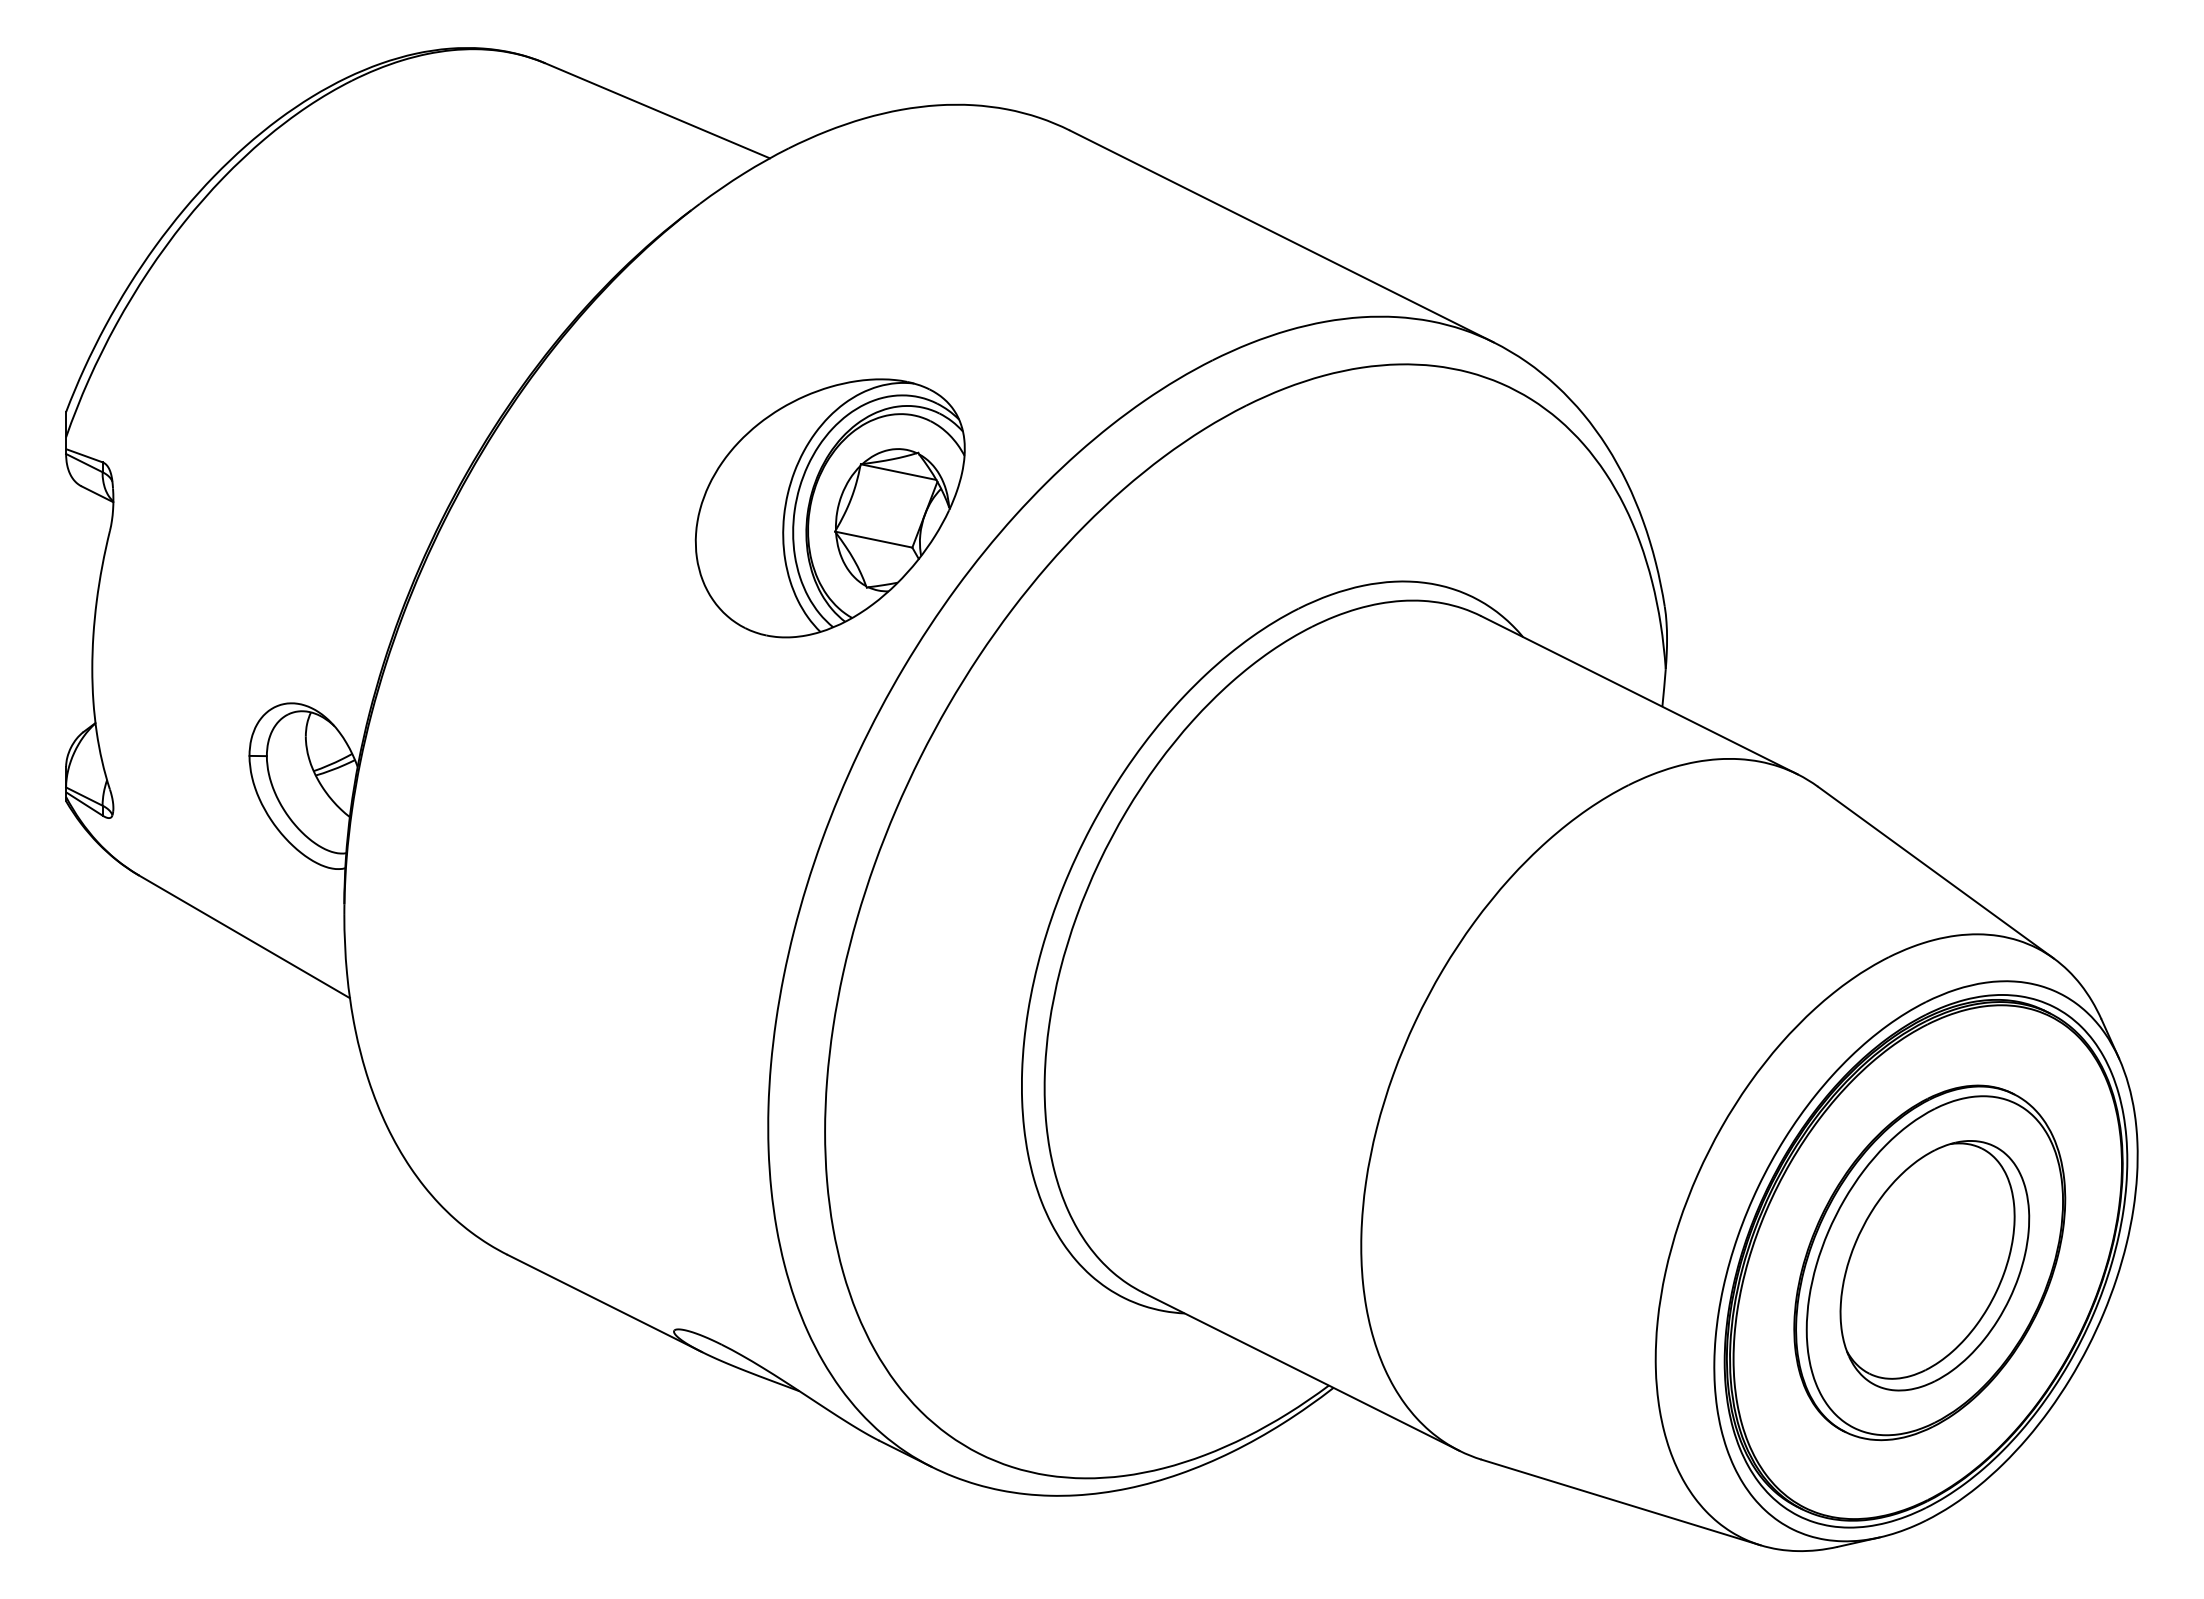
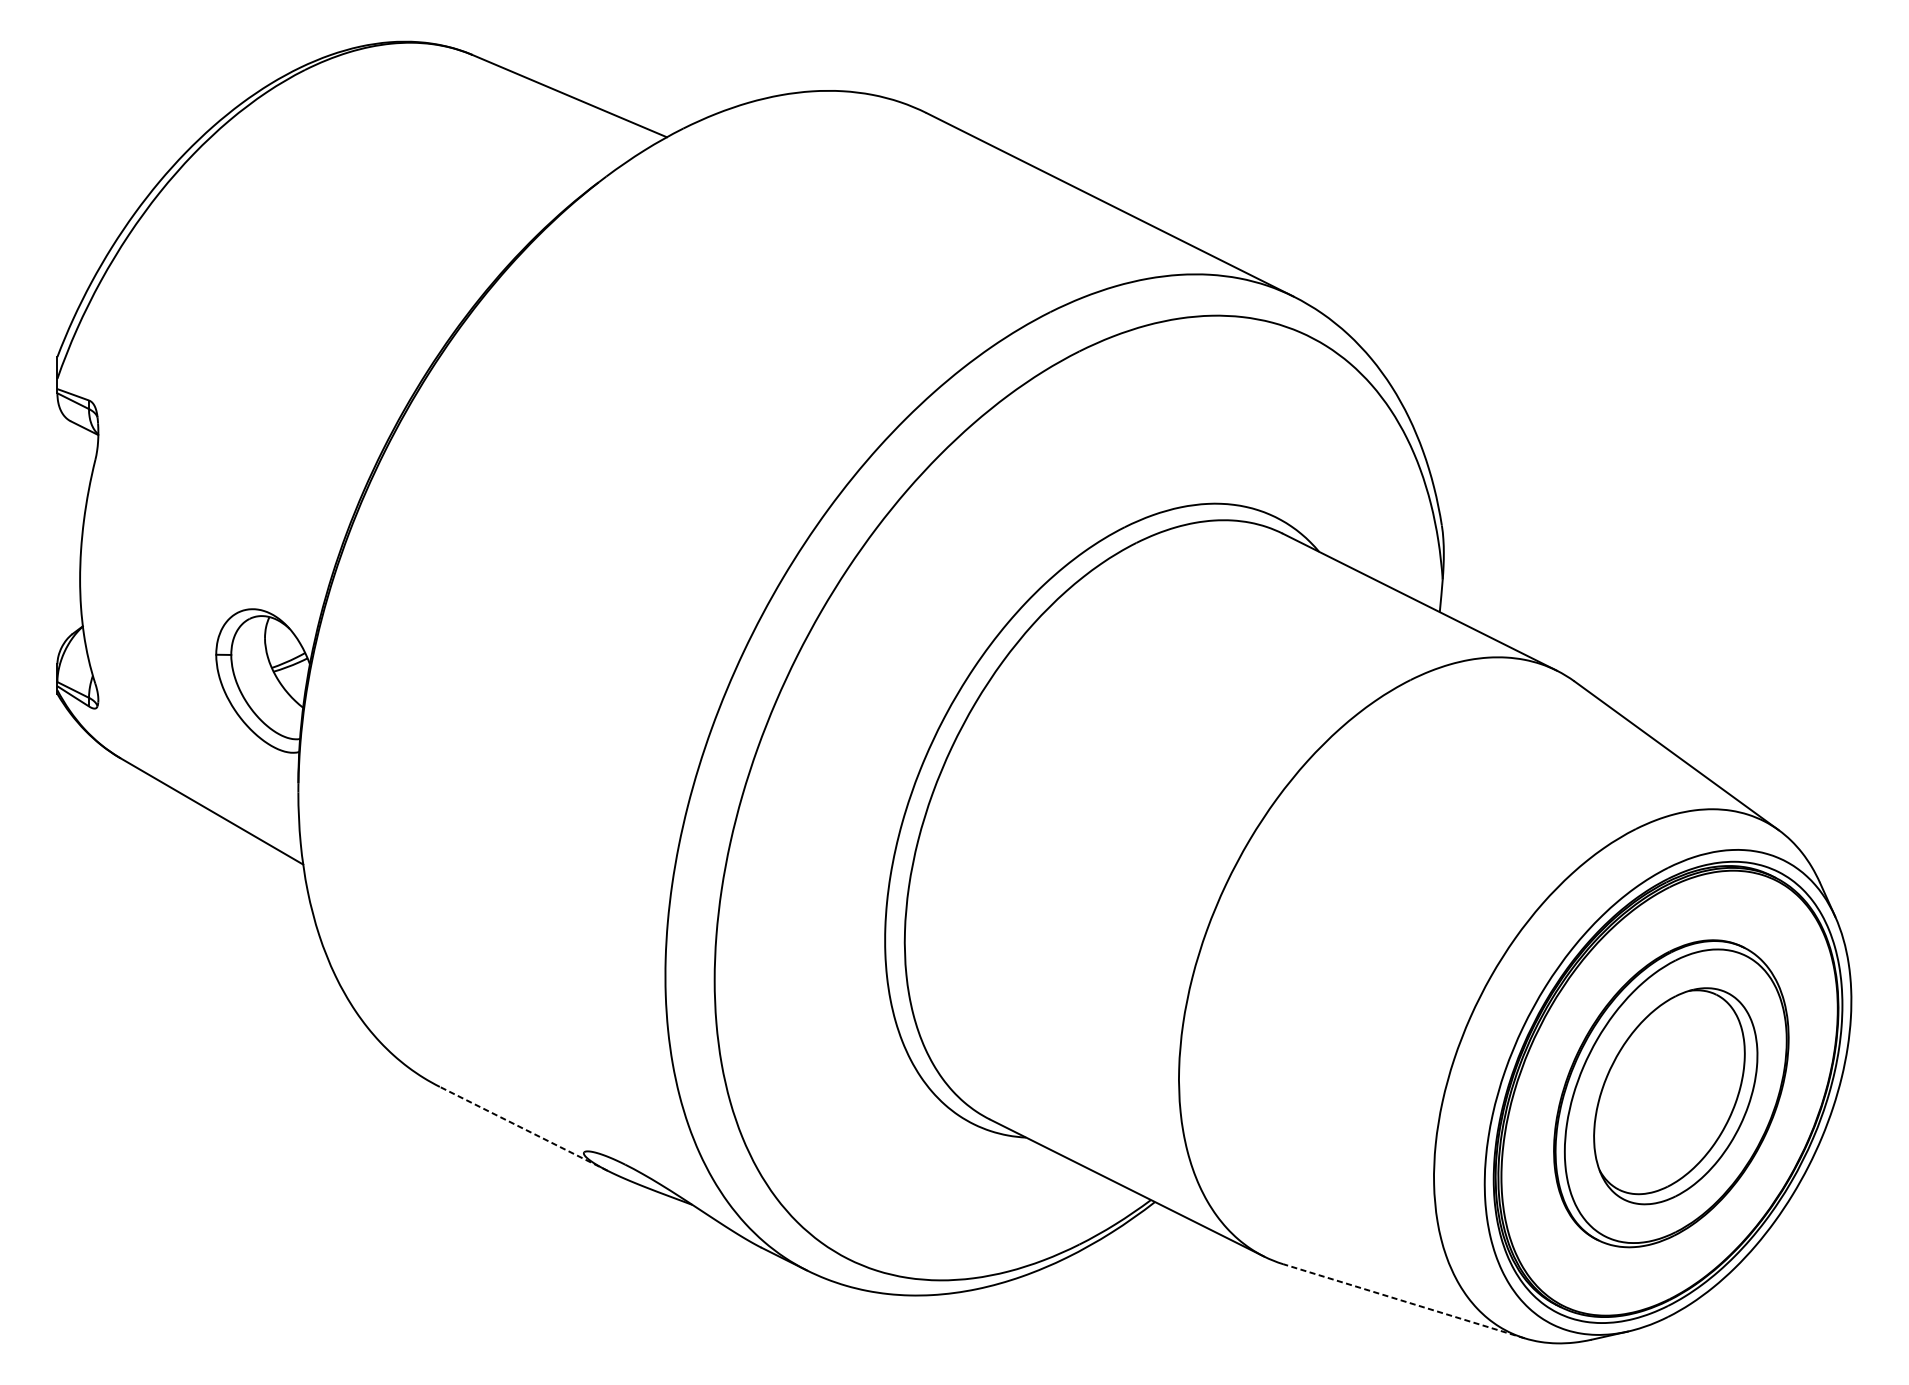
part: (829, 508) -> (718, 440), removed
line: (604, 1303) -> (523, 1128), solid -> dashed
line: (1621, 1502) -> (1404, 1301), solid -> dashed

